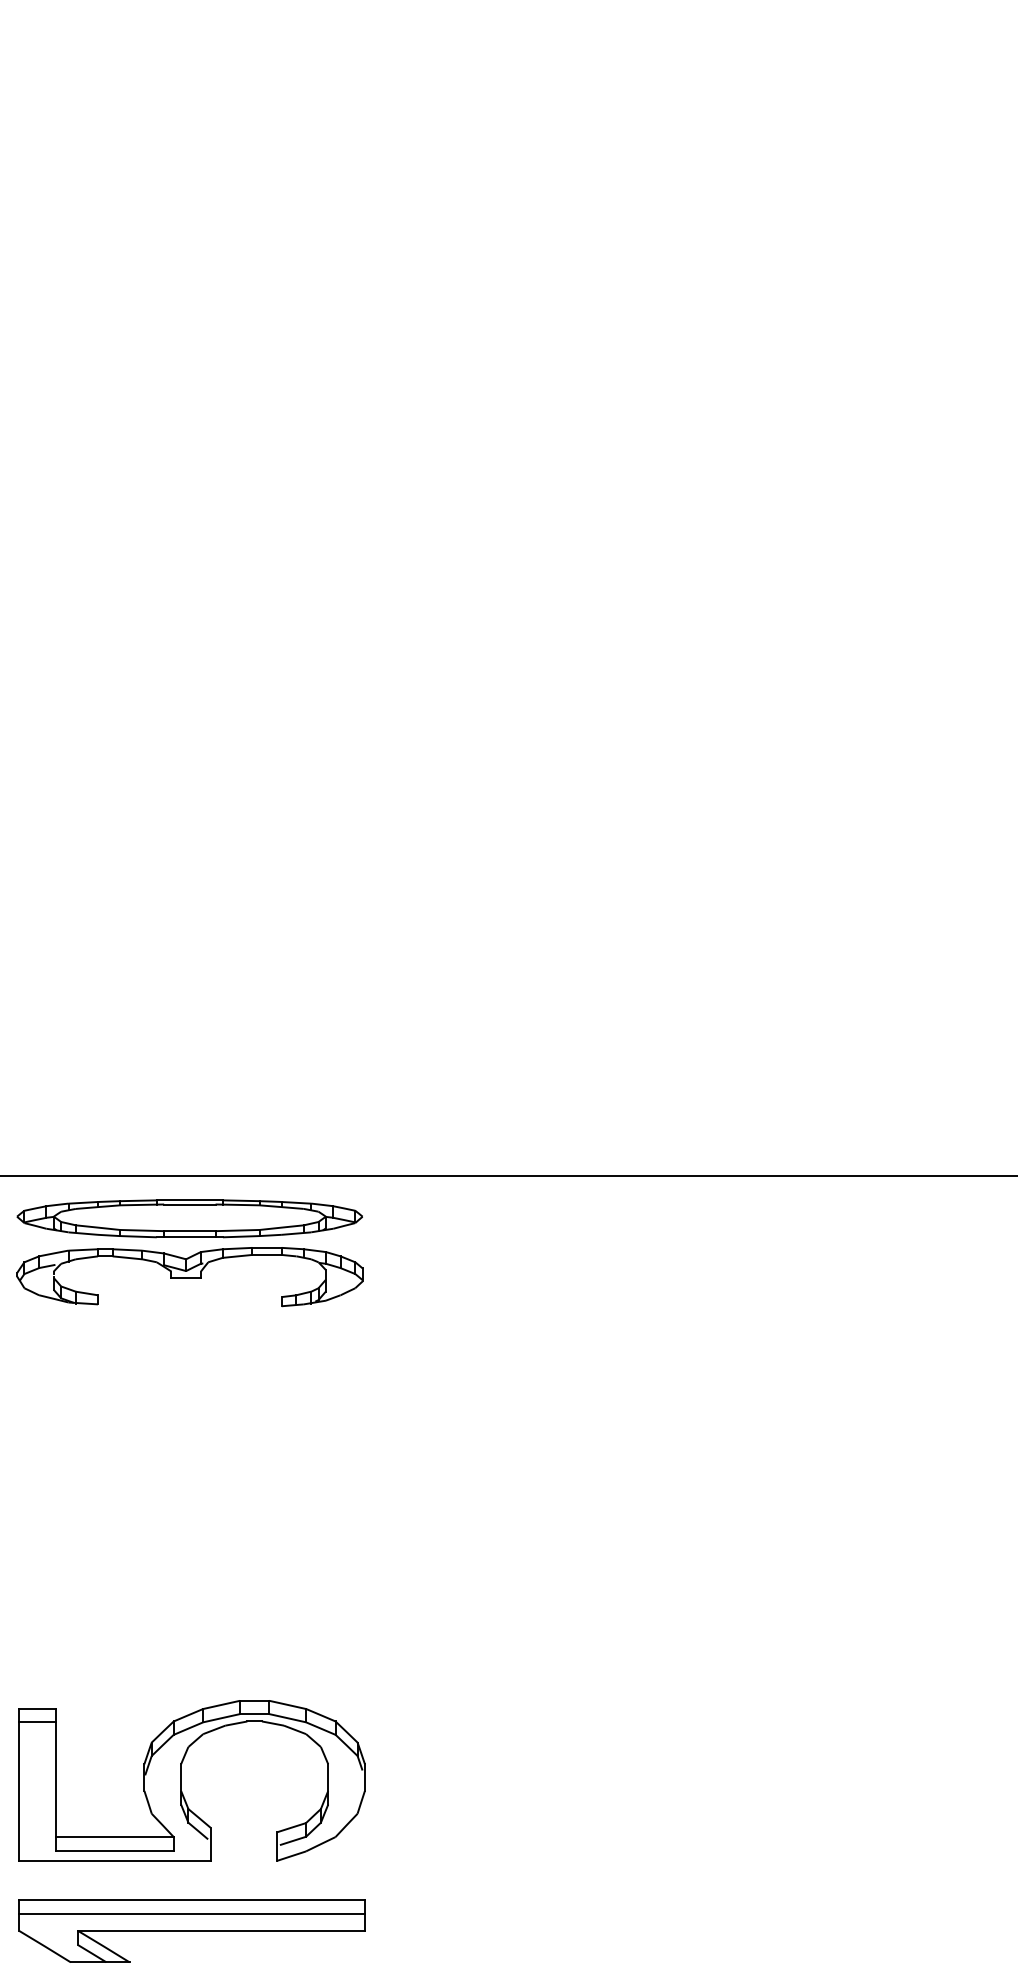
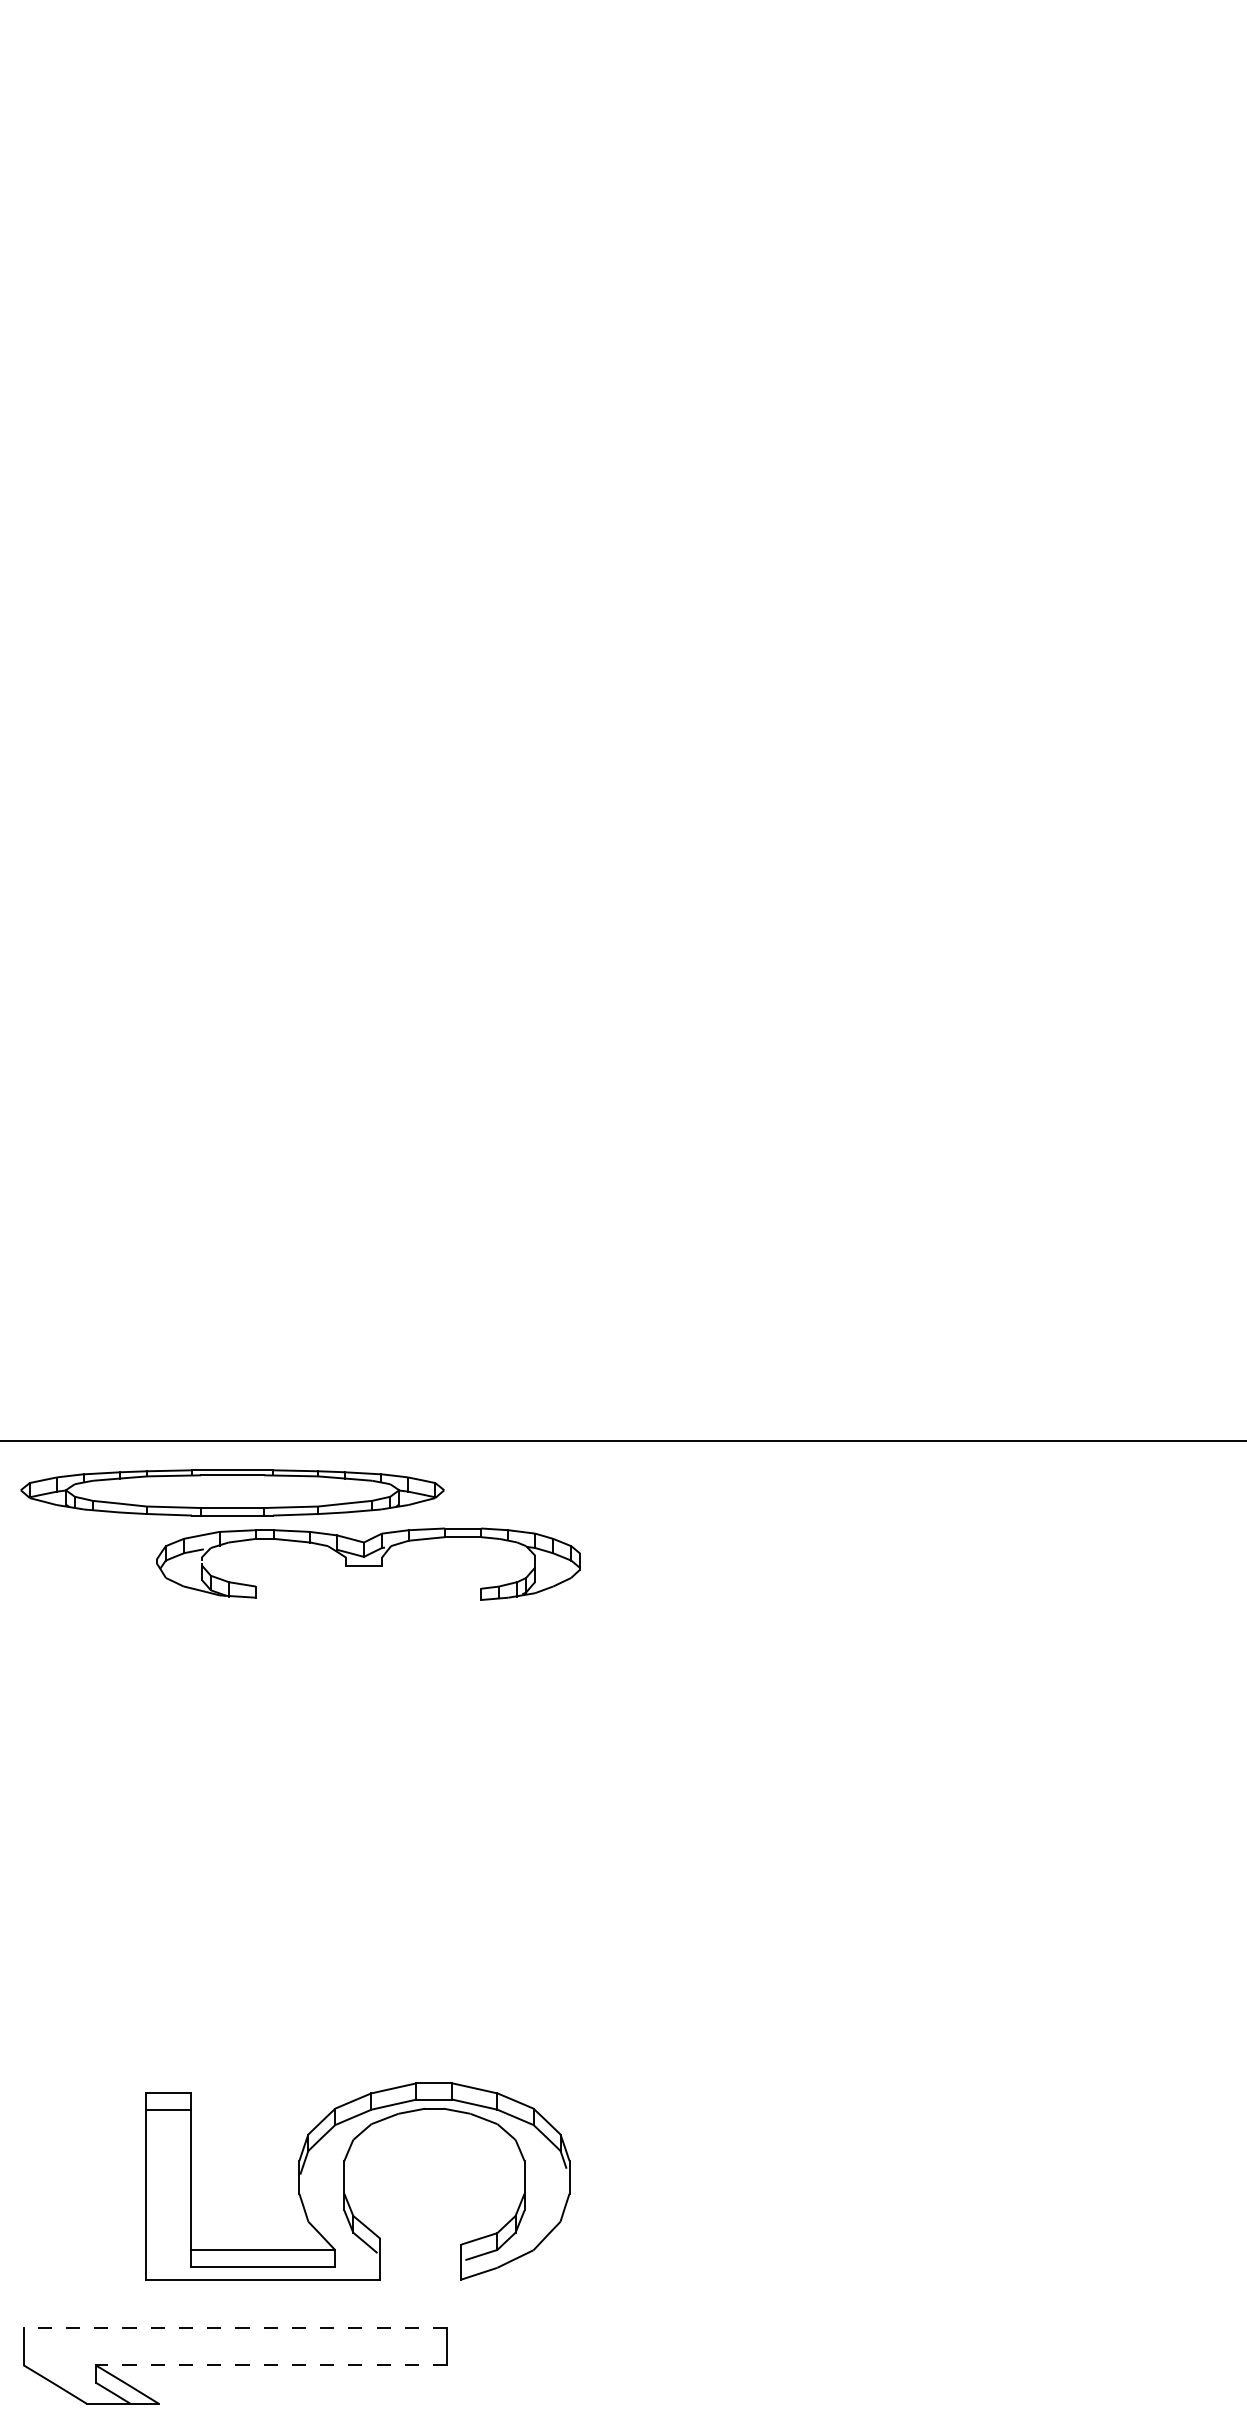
part: (189, 1277) -> (368, 1564), moved
part: (181, 1780) -> (344, 2180), moved
line: (192, 1900) -> (235, 2327), solid -> dashed
line: (191, 1914) -> (234, 2345), removed
line: (221, 1930) -> (271, 2364), solid -> dashed

